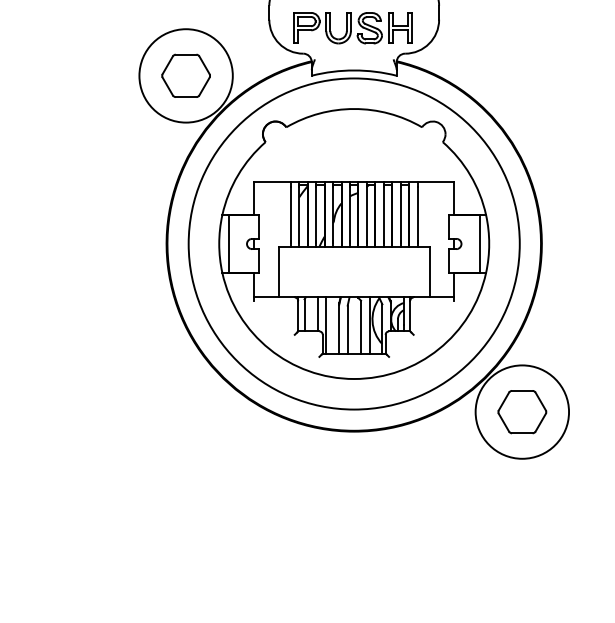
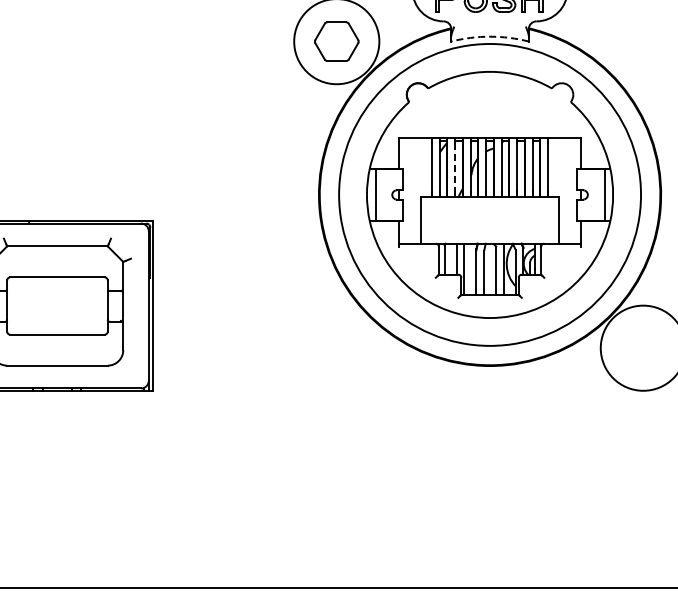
arc: (354, 70) -> (490, 36), solid -> dashed
line: (316, 213) -> (455, 167), solid -> dashed
part: (522, 412) -> (643, 348), removed

